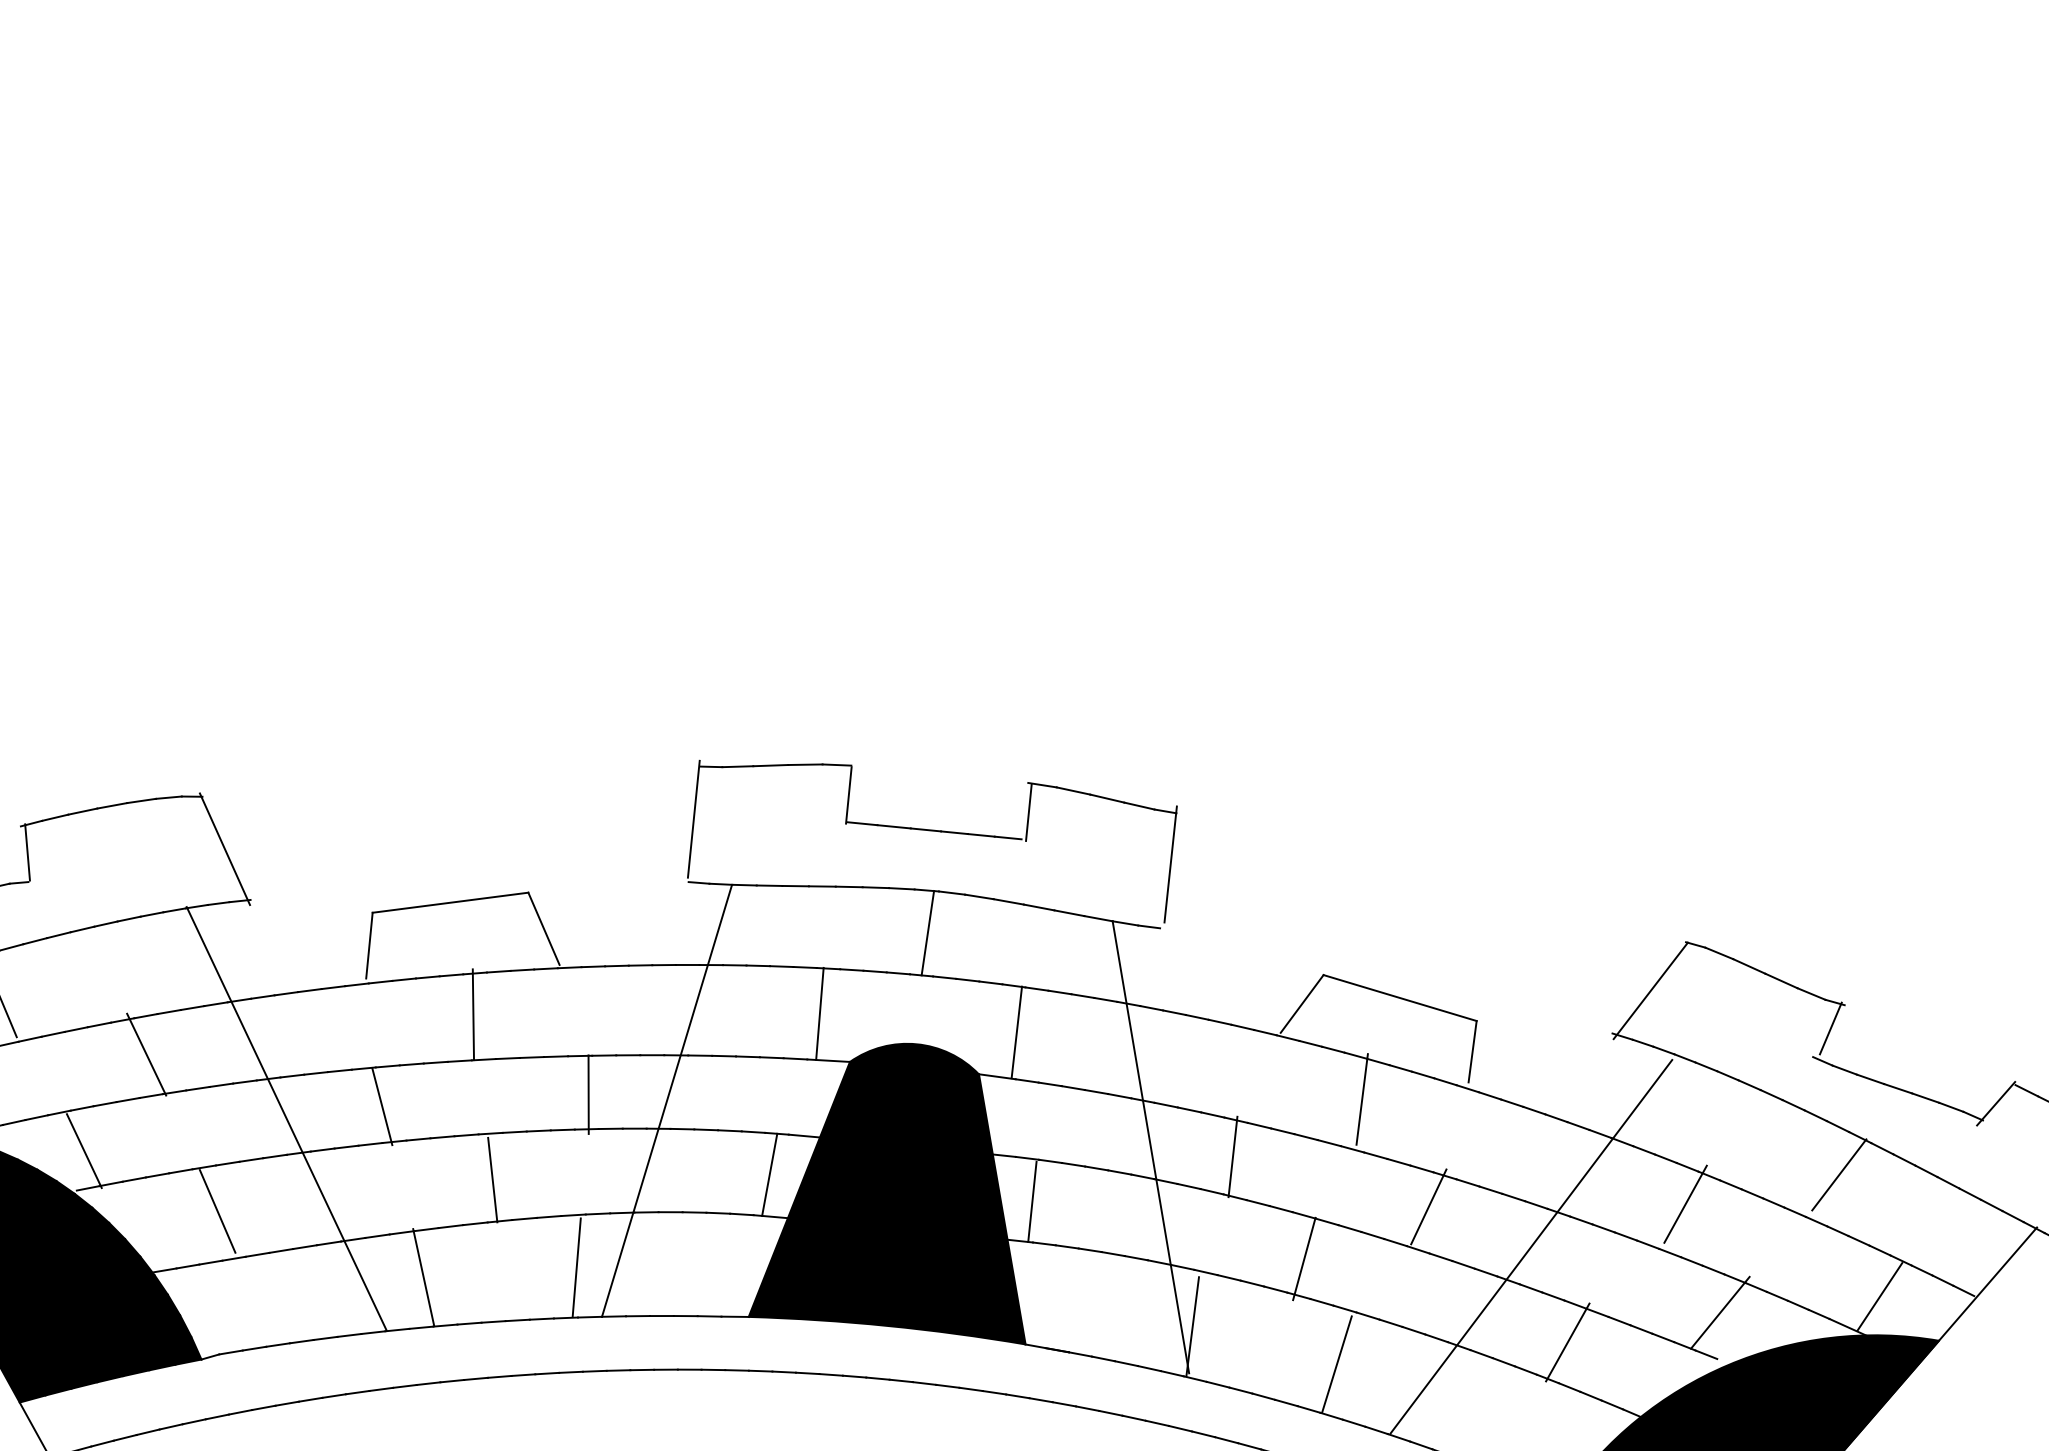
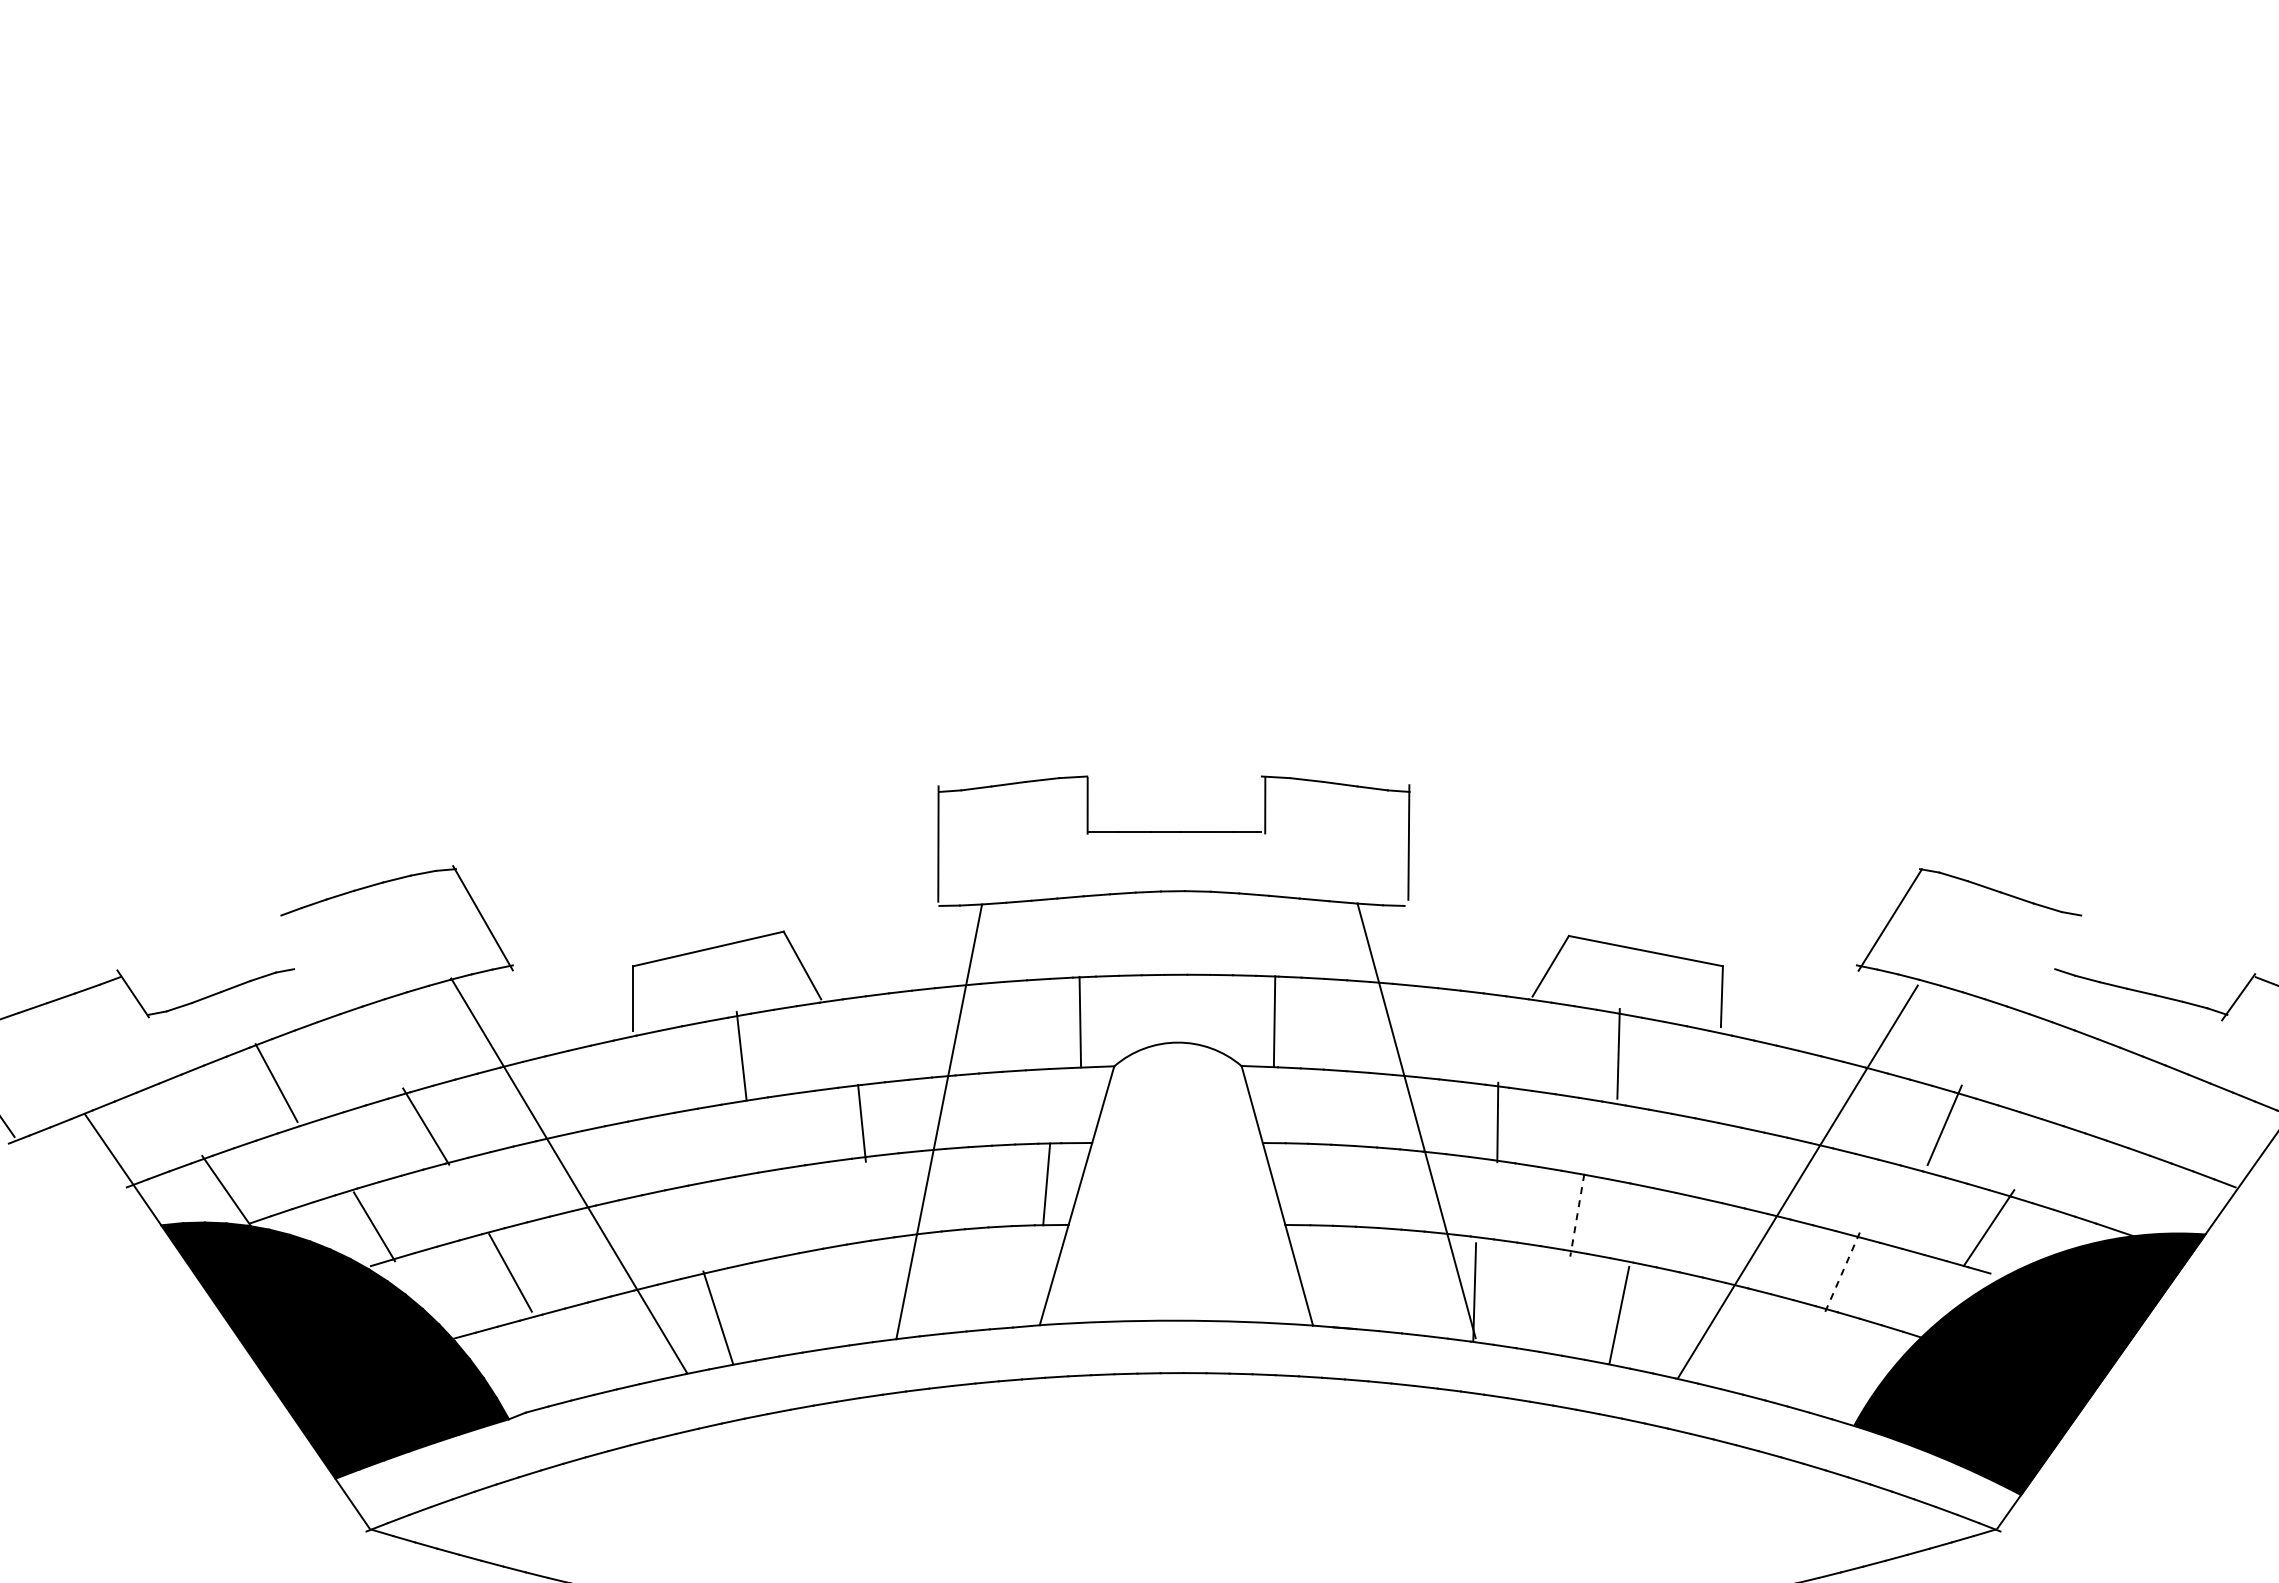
line: (27, 852) -> (290, 940), removed
line: (928, 932) -> (1178, 932), removed
line: (1830, 1028) -> (2069, 939), removed
line: (381, 1106) -> (660, 1154), removed
line: (1839, 1174) -> (2092, 1081), removed
line: (492, 1179) -> (776, 1215), removed
fill: (901, 1186) -> (1176, 1183), removed
line: (1031, 1201) -> (1305, 1185), removed
line: (1428, 1206) -> (1693, 1152), removed
line: (1304, 1259) -> (1577, 1215), solid -> dashed
line: (576, 1267) -> (866, 1293), removed
line: (1879, 1296) -> (2143, 1196), removed
line: (1567, 1342) -> (1842, 1271), solid -> dashed

